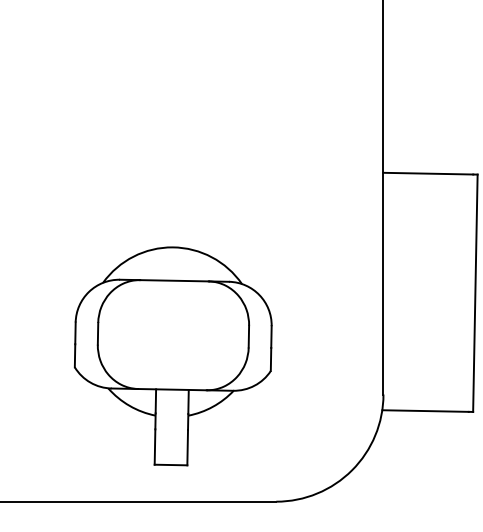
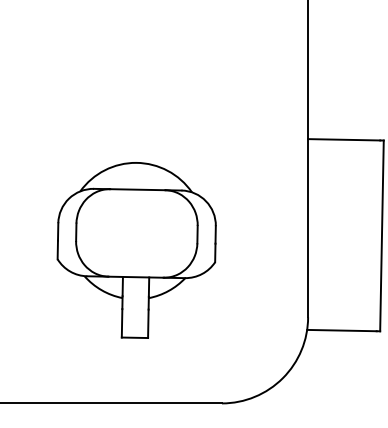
part: (172, 356) -> (136, 250), moved

